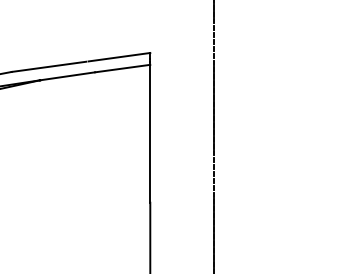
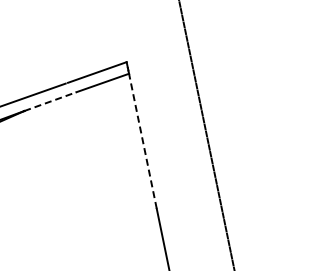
line: (67, 76) -> (50, 101), solid -> dashed
line: (150, 133) -> (143, 140), solid -> dashed

